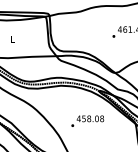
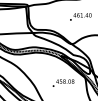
text: (87, 120) -> (63, 82), moved

